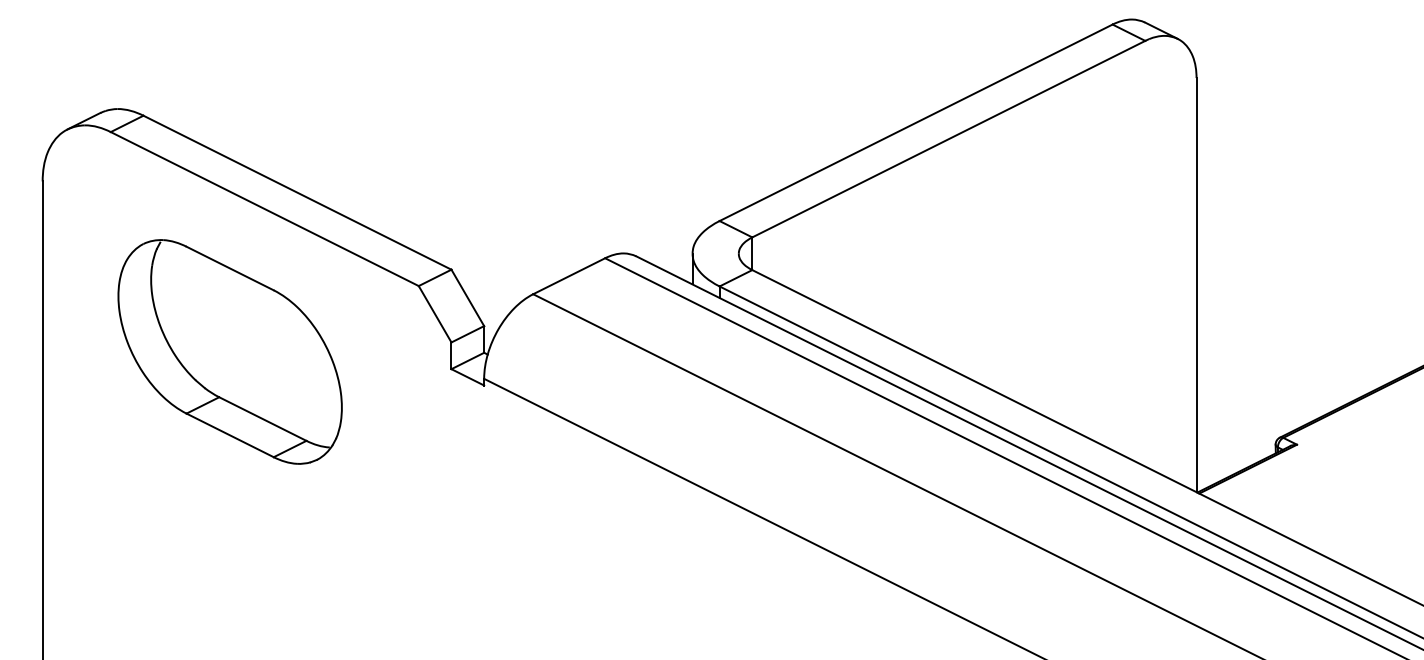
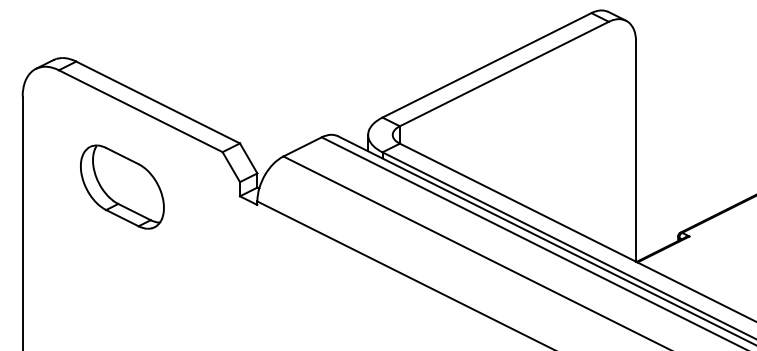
part: (230, 350) -> (122, 186), size x0.7

